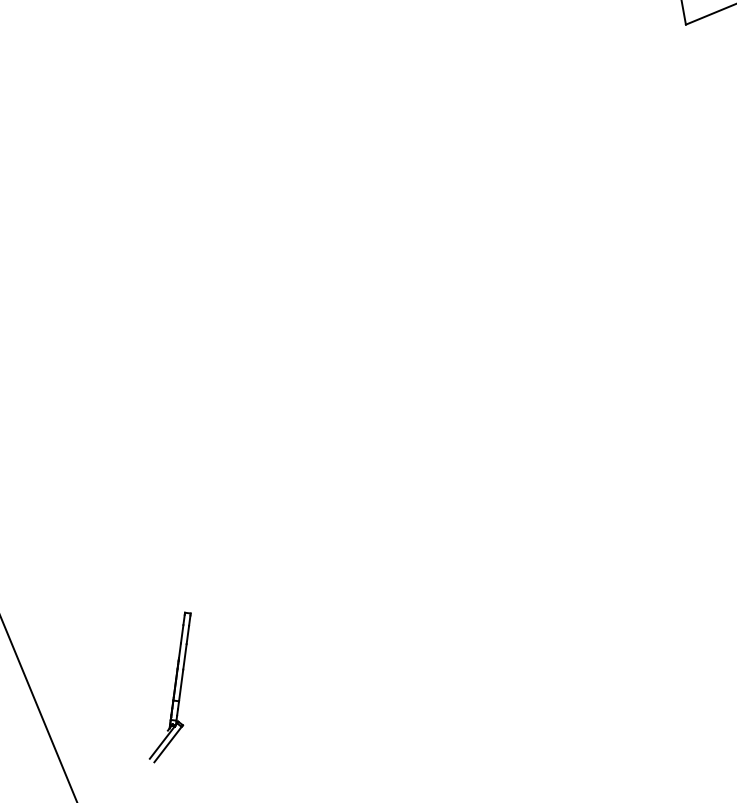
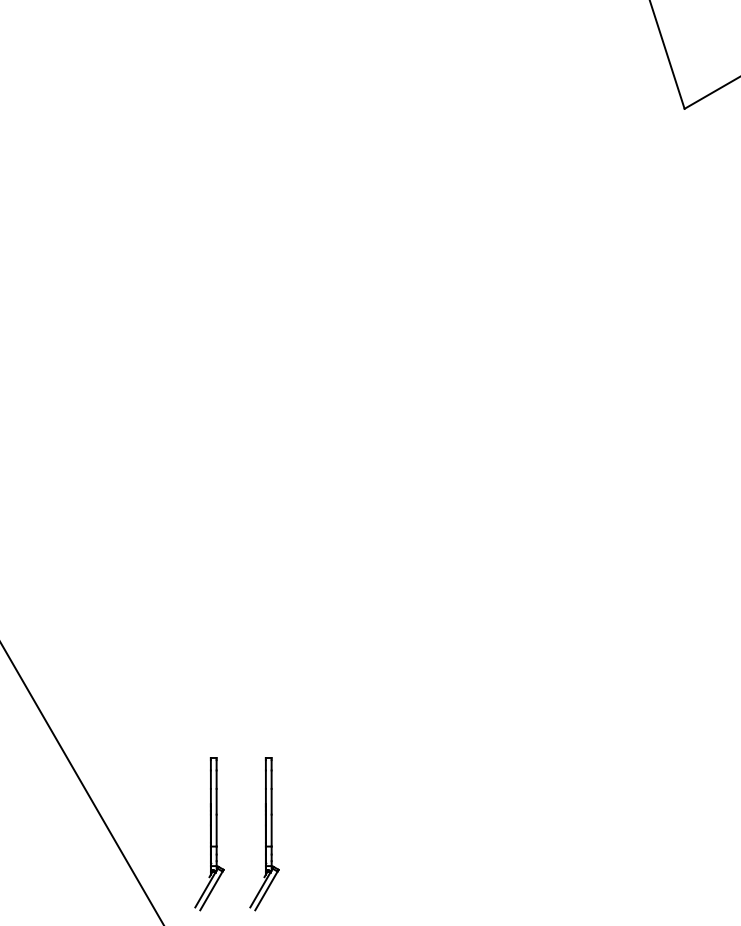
part: (119, 681) -> (209, 834), added

